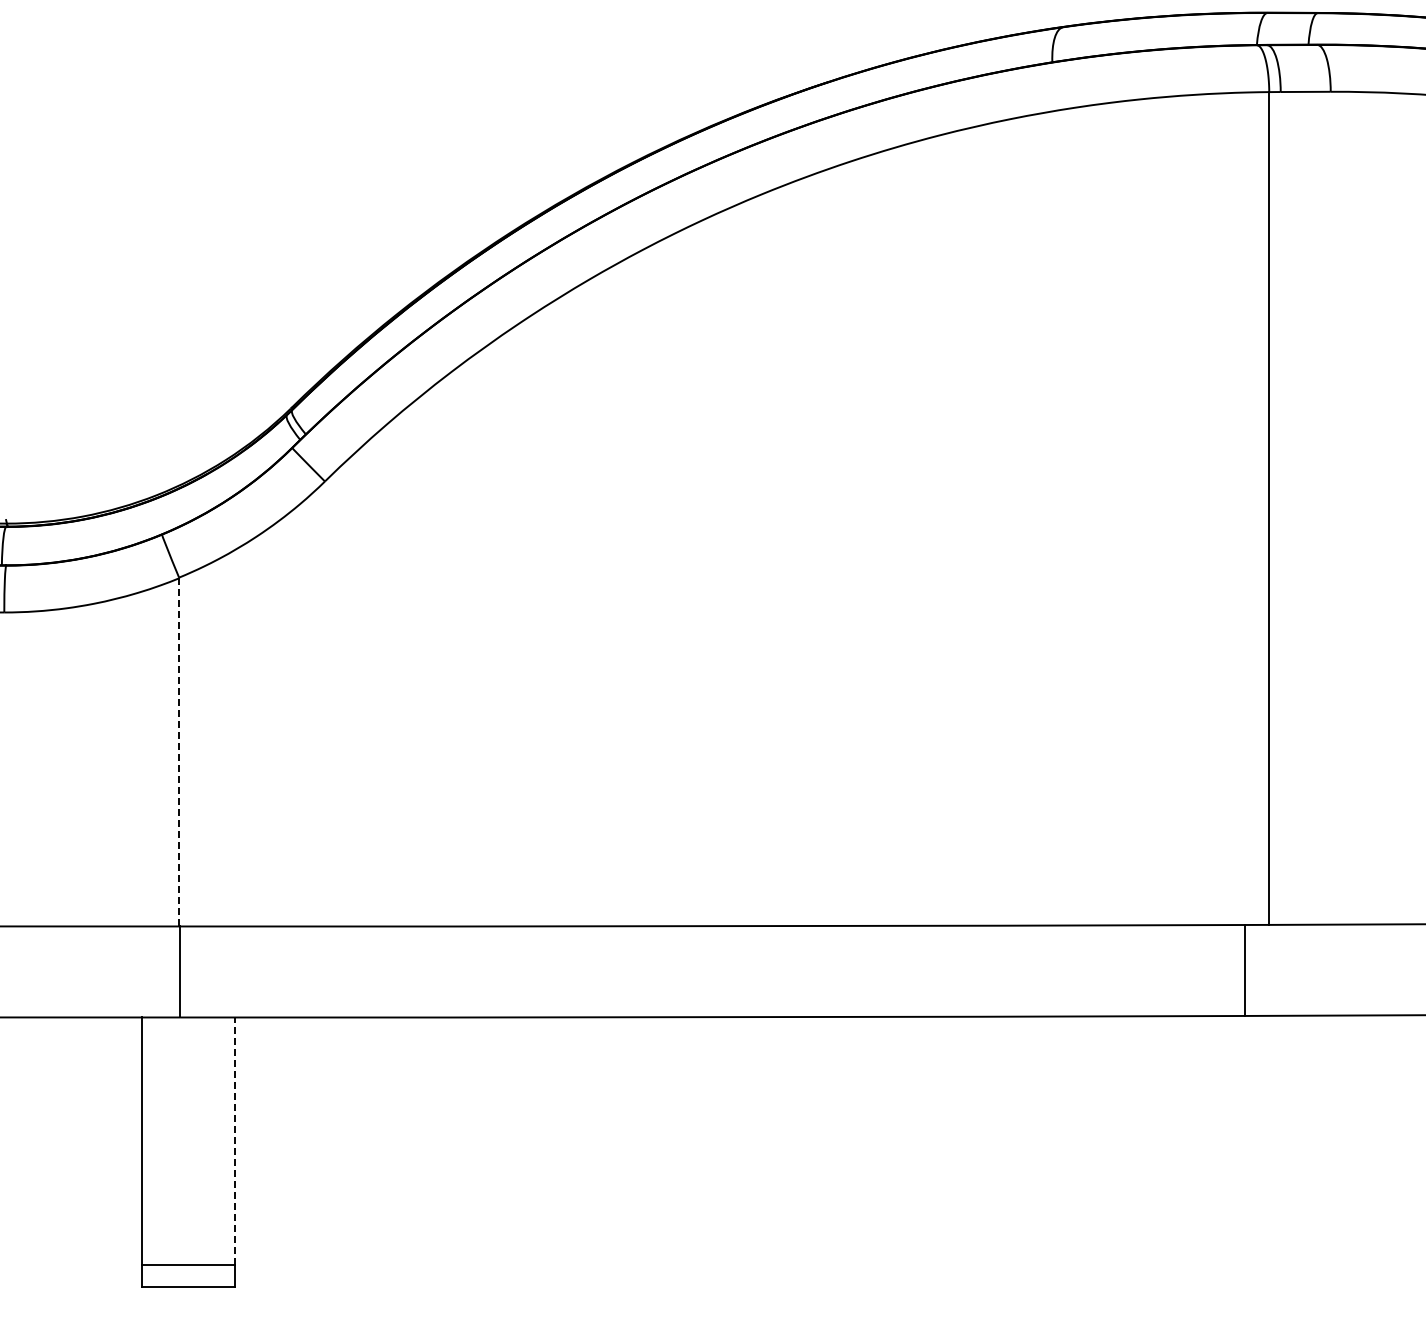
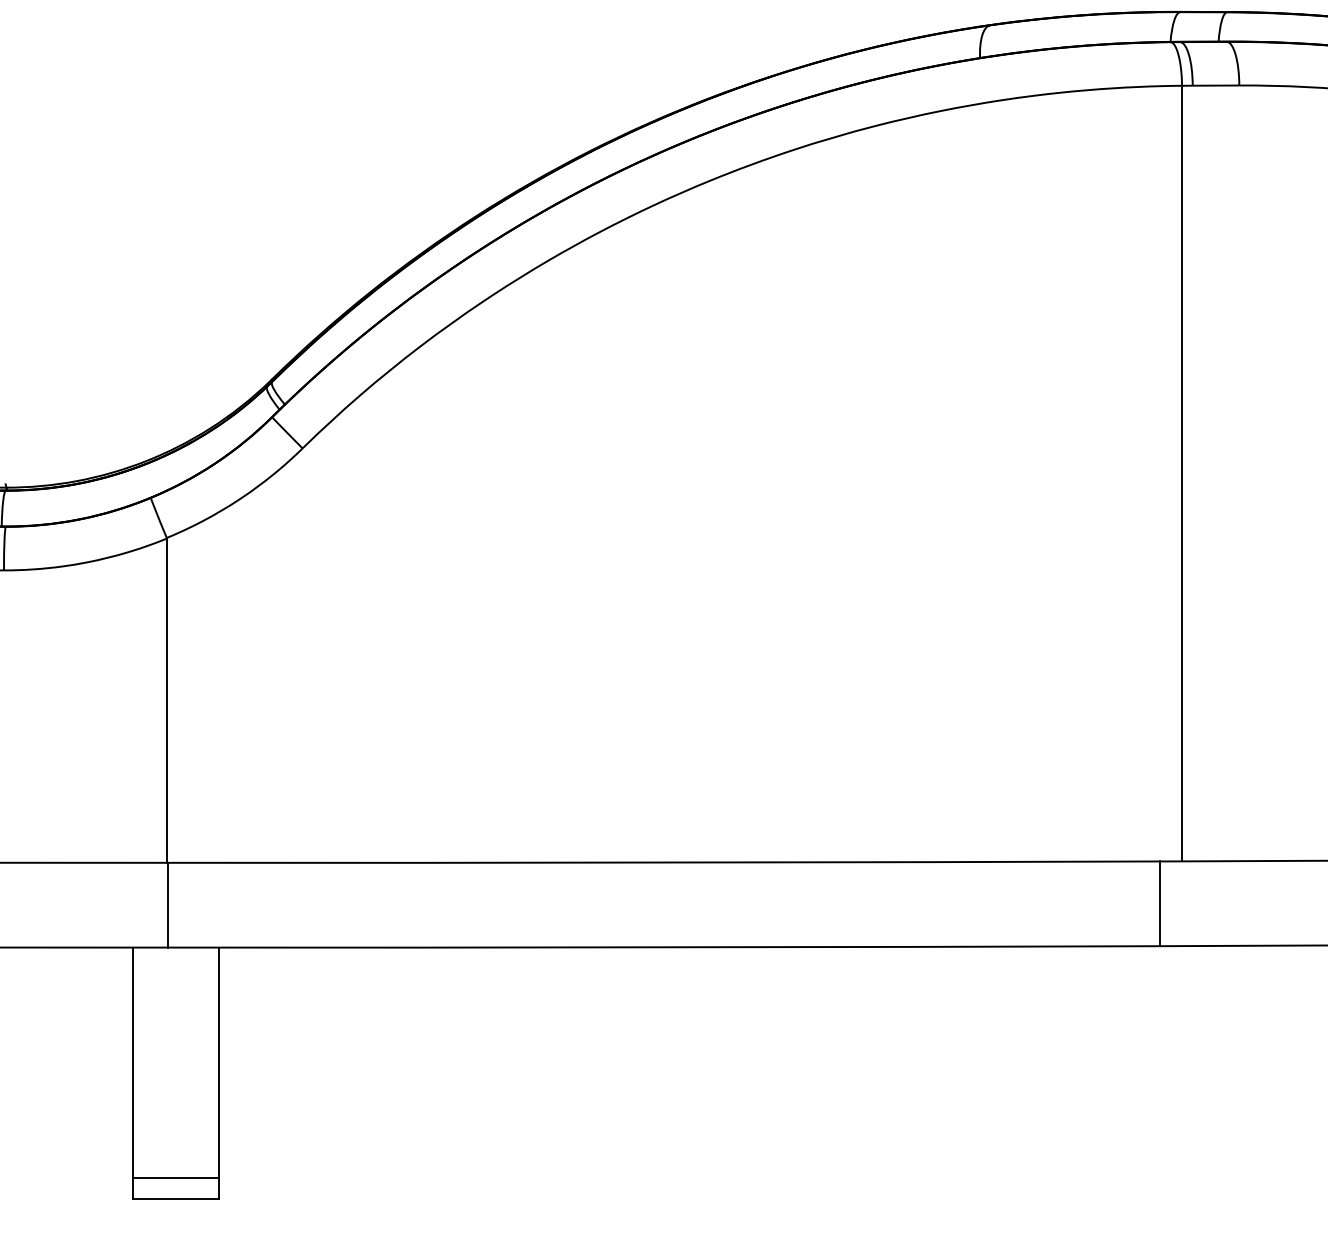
line: (179, 752) -> (167, 700), dashed -> solid
line: (234, 1141) -> (218, 1063), dashed -> solid

